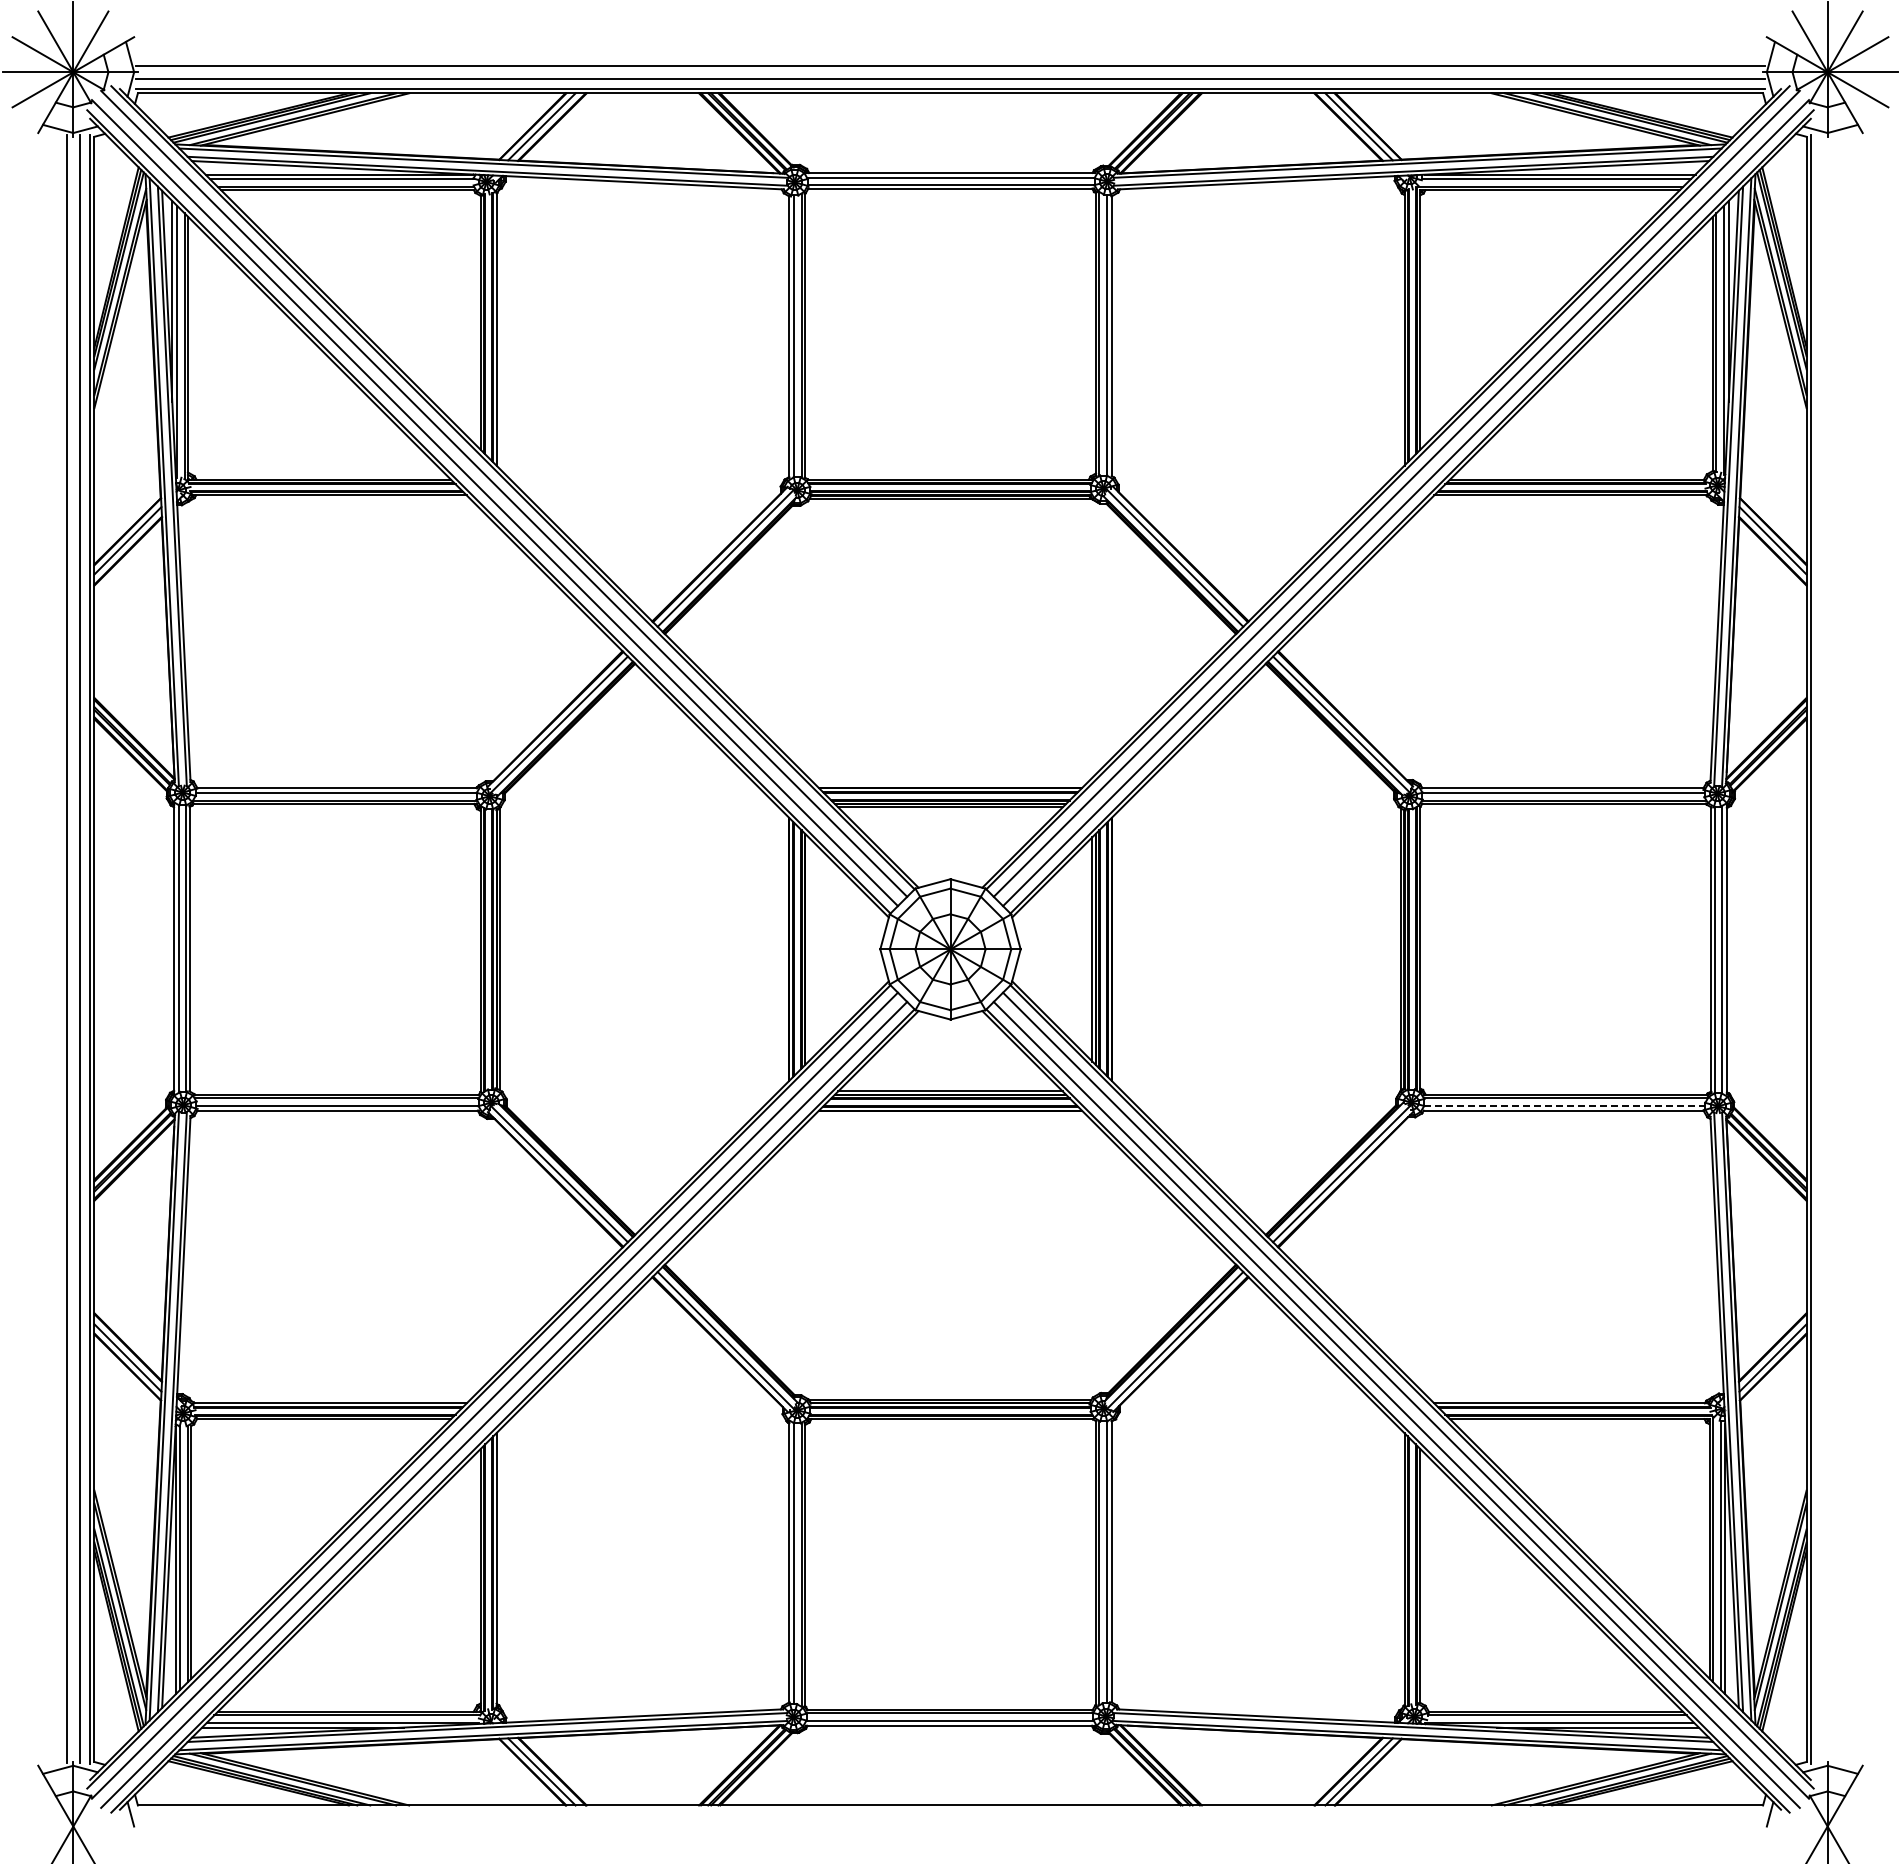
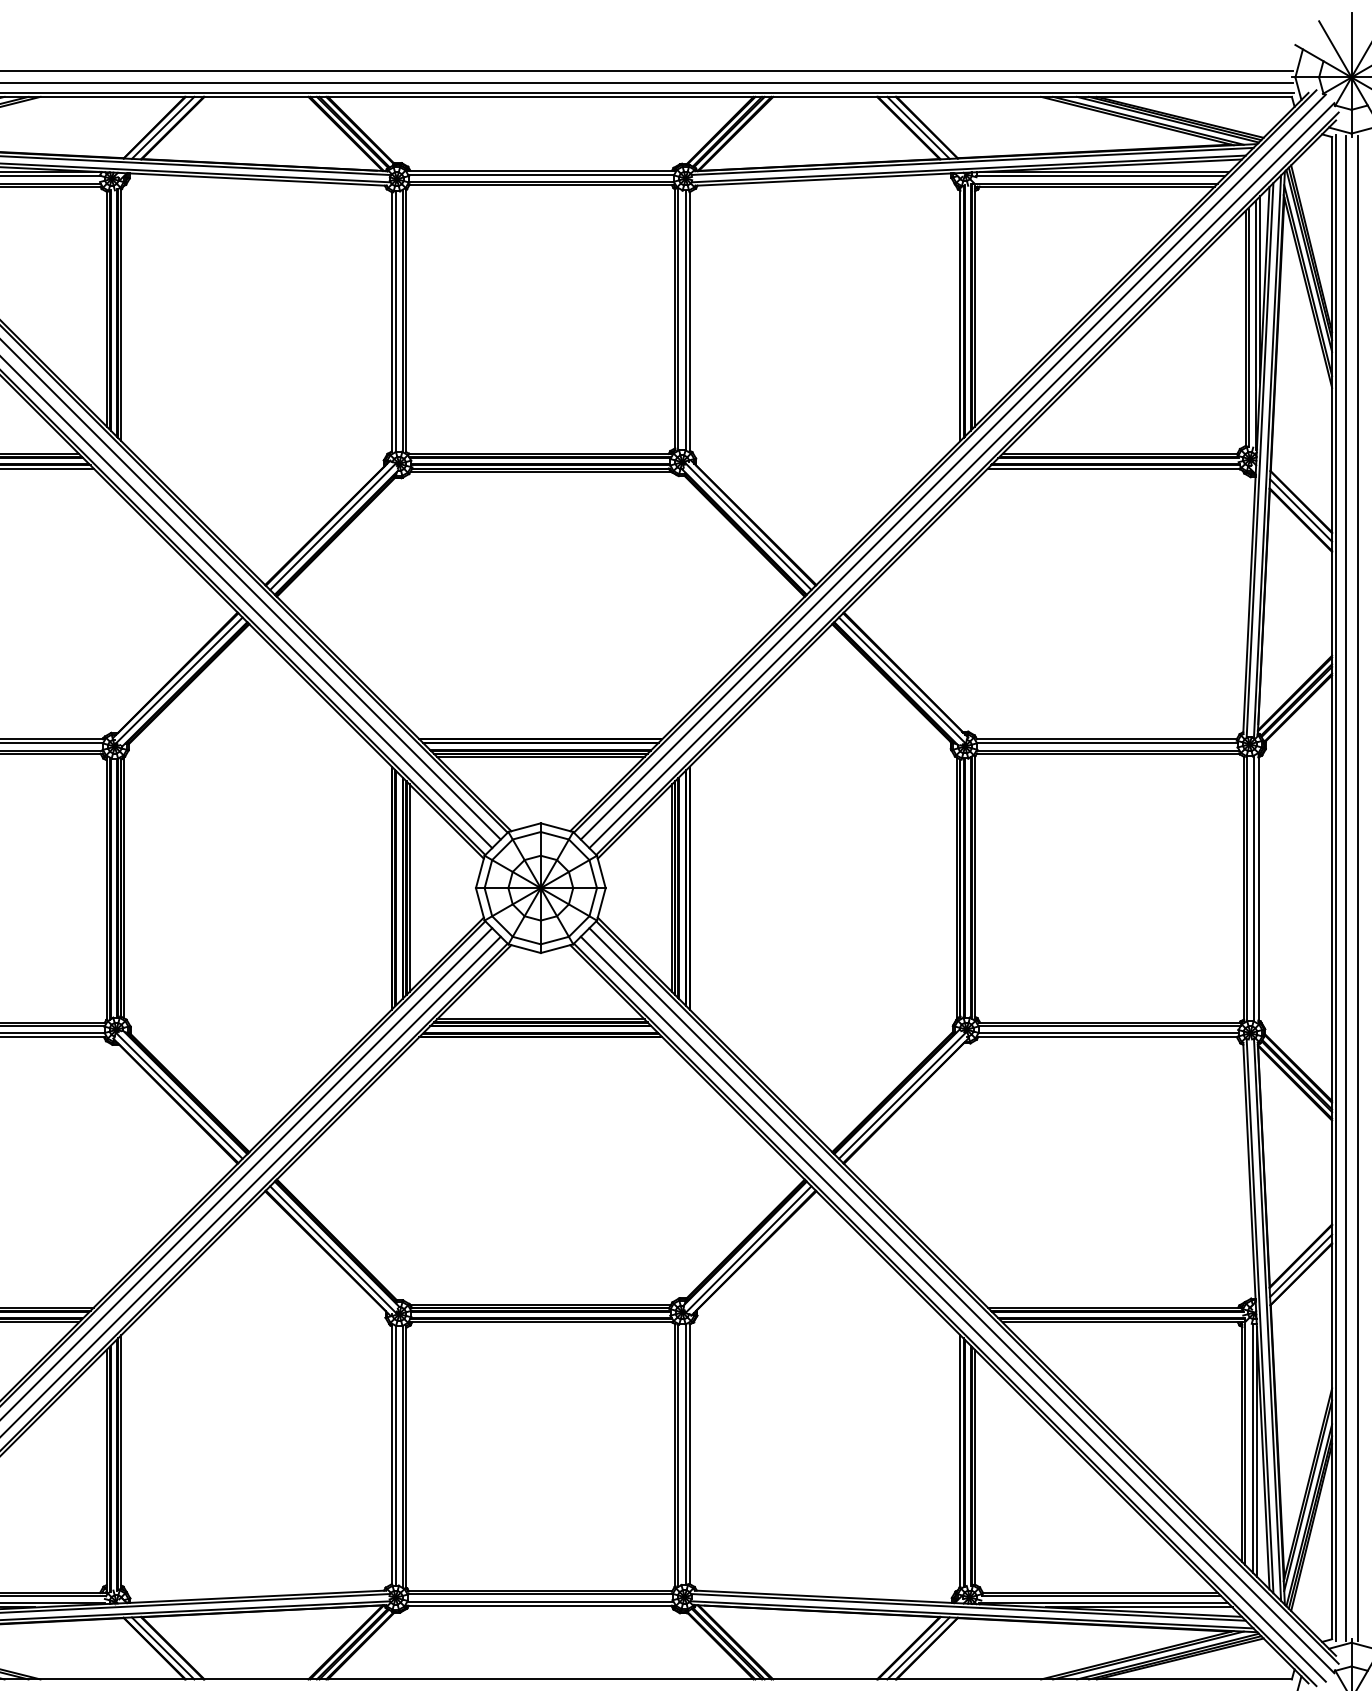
line: (808, 949) -> (409, 888), added
line: (1821, 949) -> (1345, 888), added
line: (1834, 949) -> (1357, 888), added
line: (1565, 1106) -> (1109, 1033), dashed -> solid

